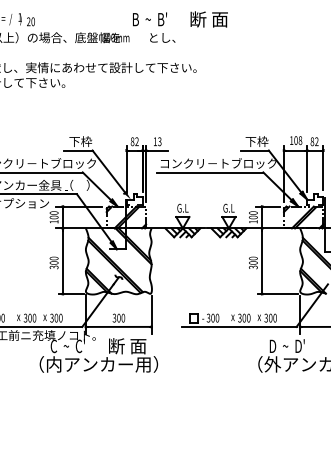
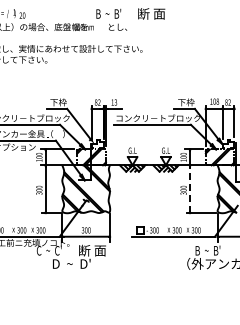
line: (262, 261) -> (190, 189), solid -> dashed
text: (287, 345) -> (208, 250), D  ~  D' -> B  ~  B'
text: (98, 363) -> (71, 263), （内アンカー用） -> D  ~  D'

